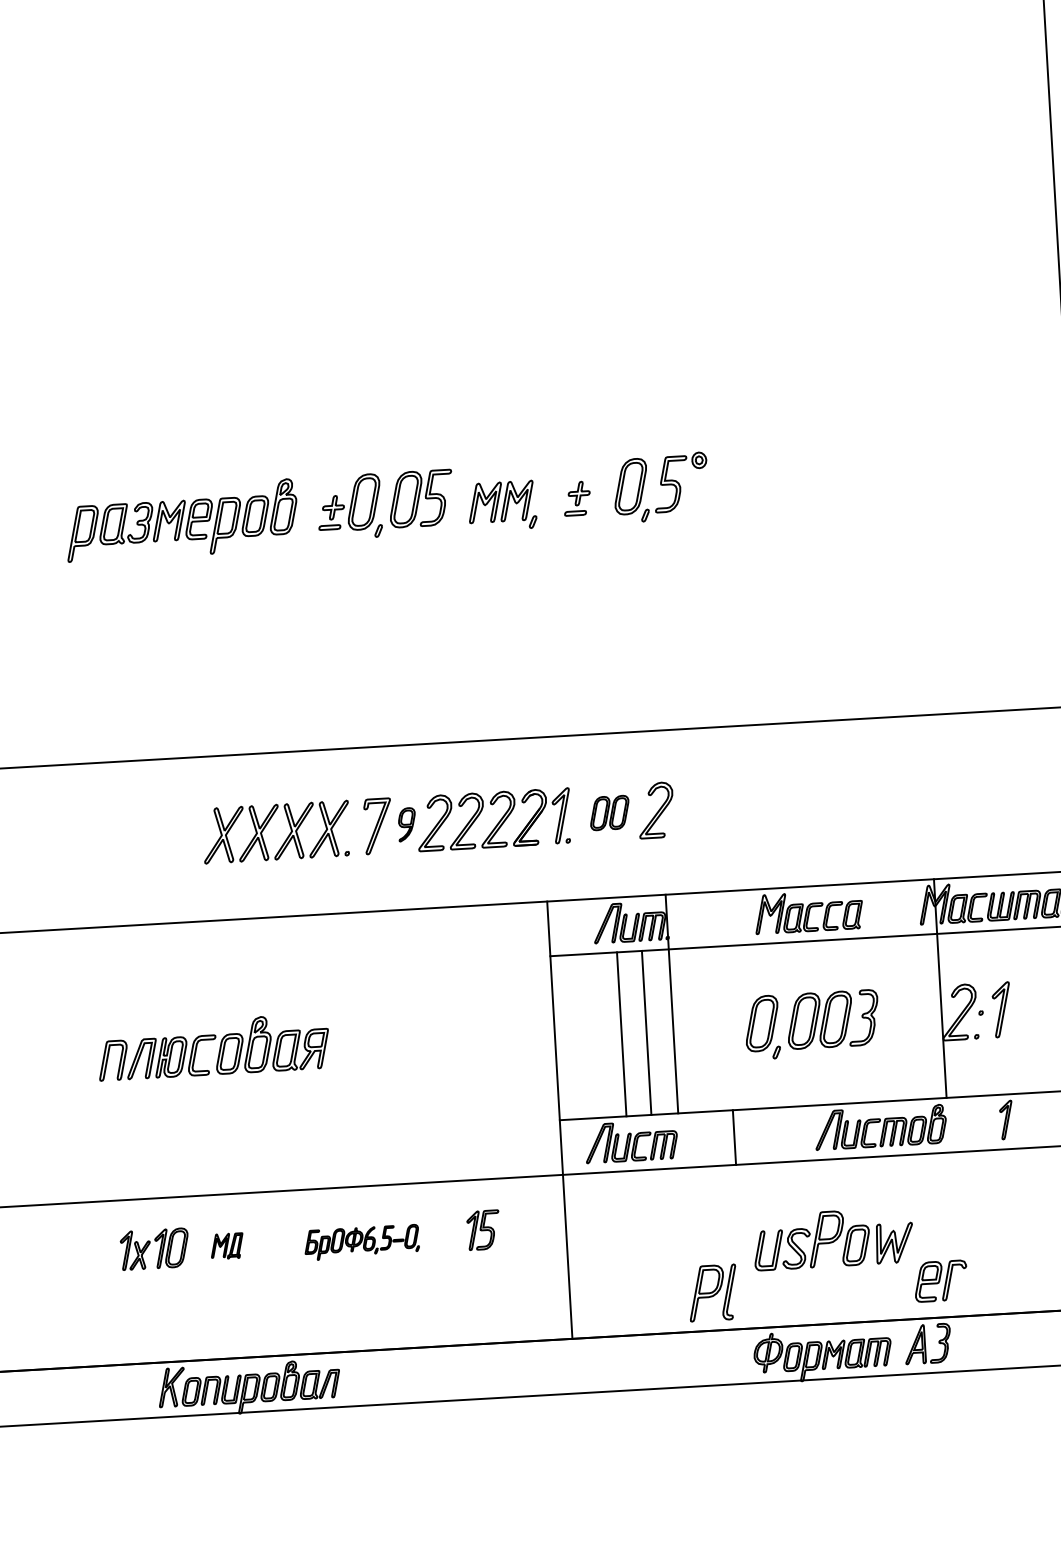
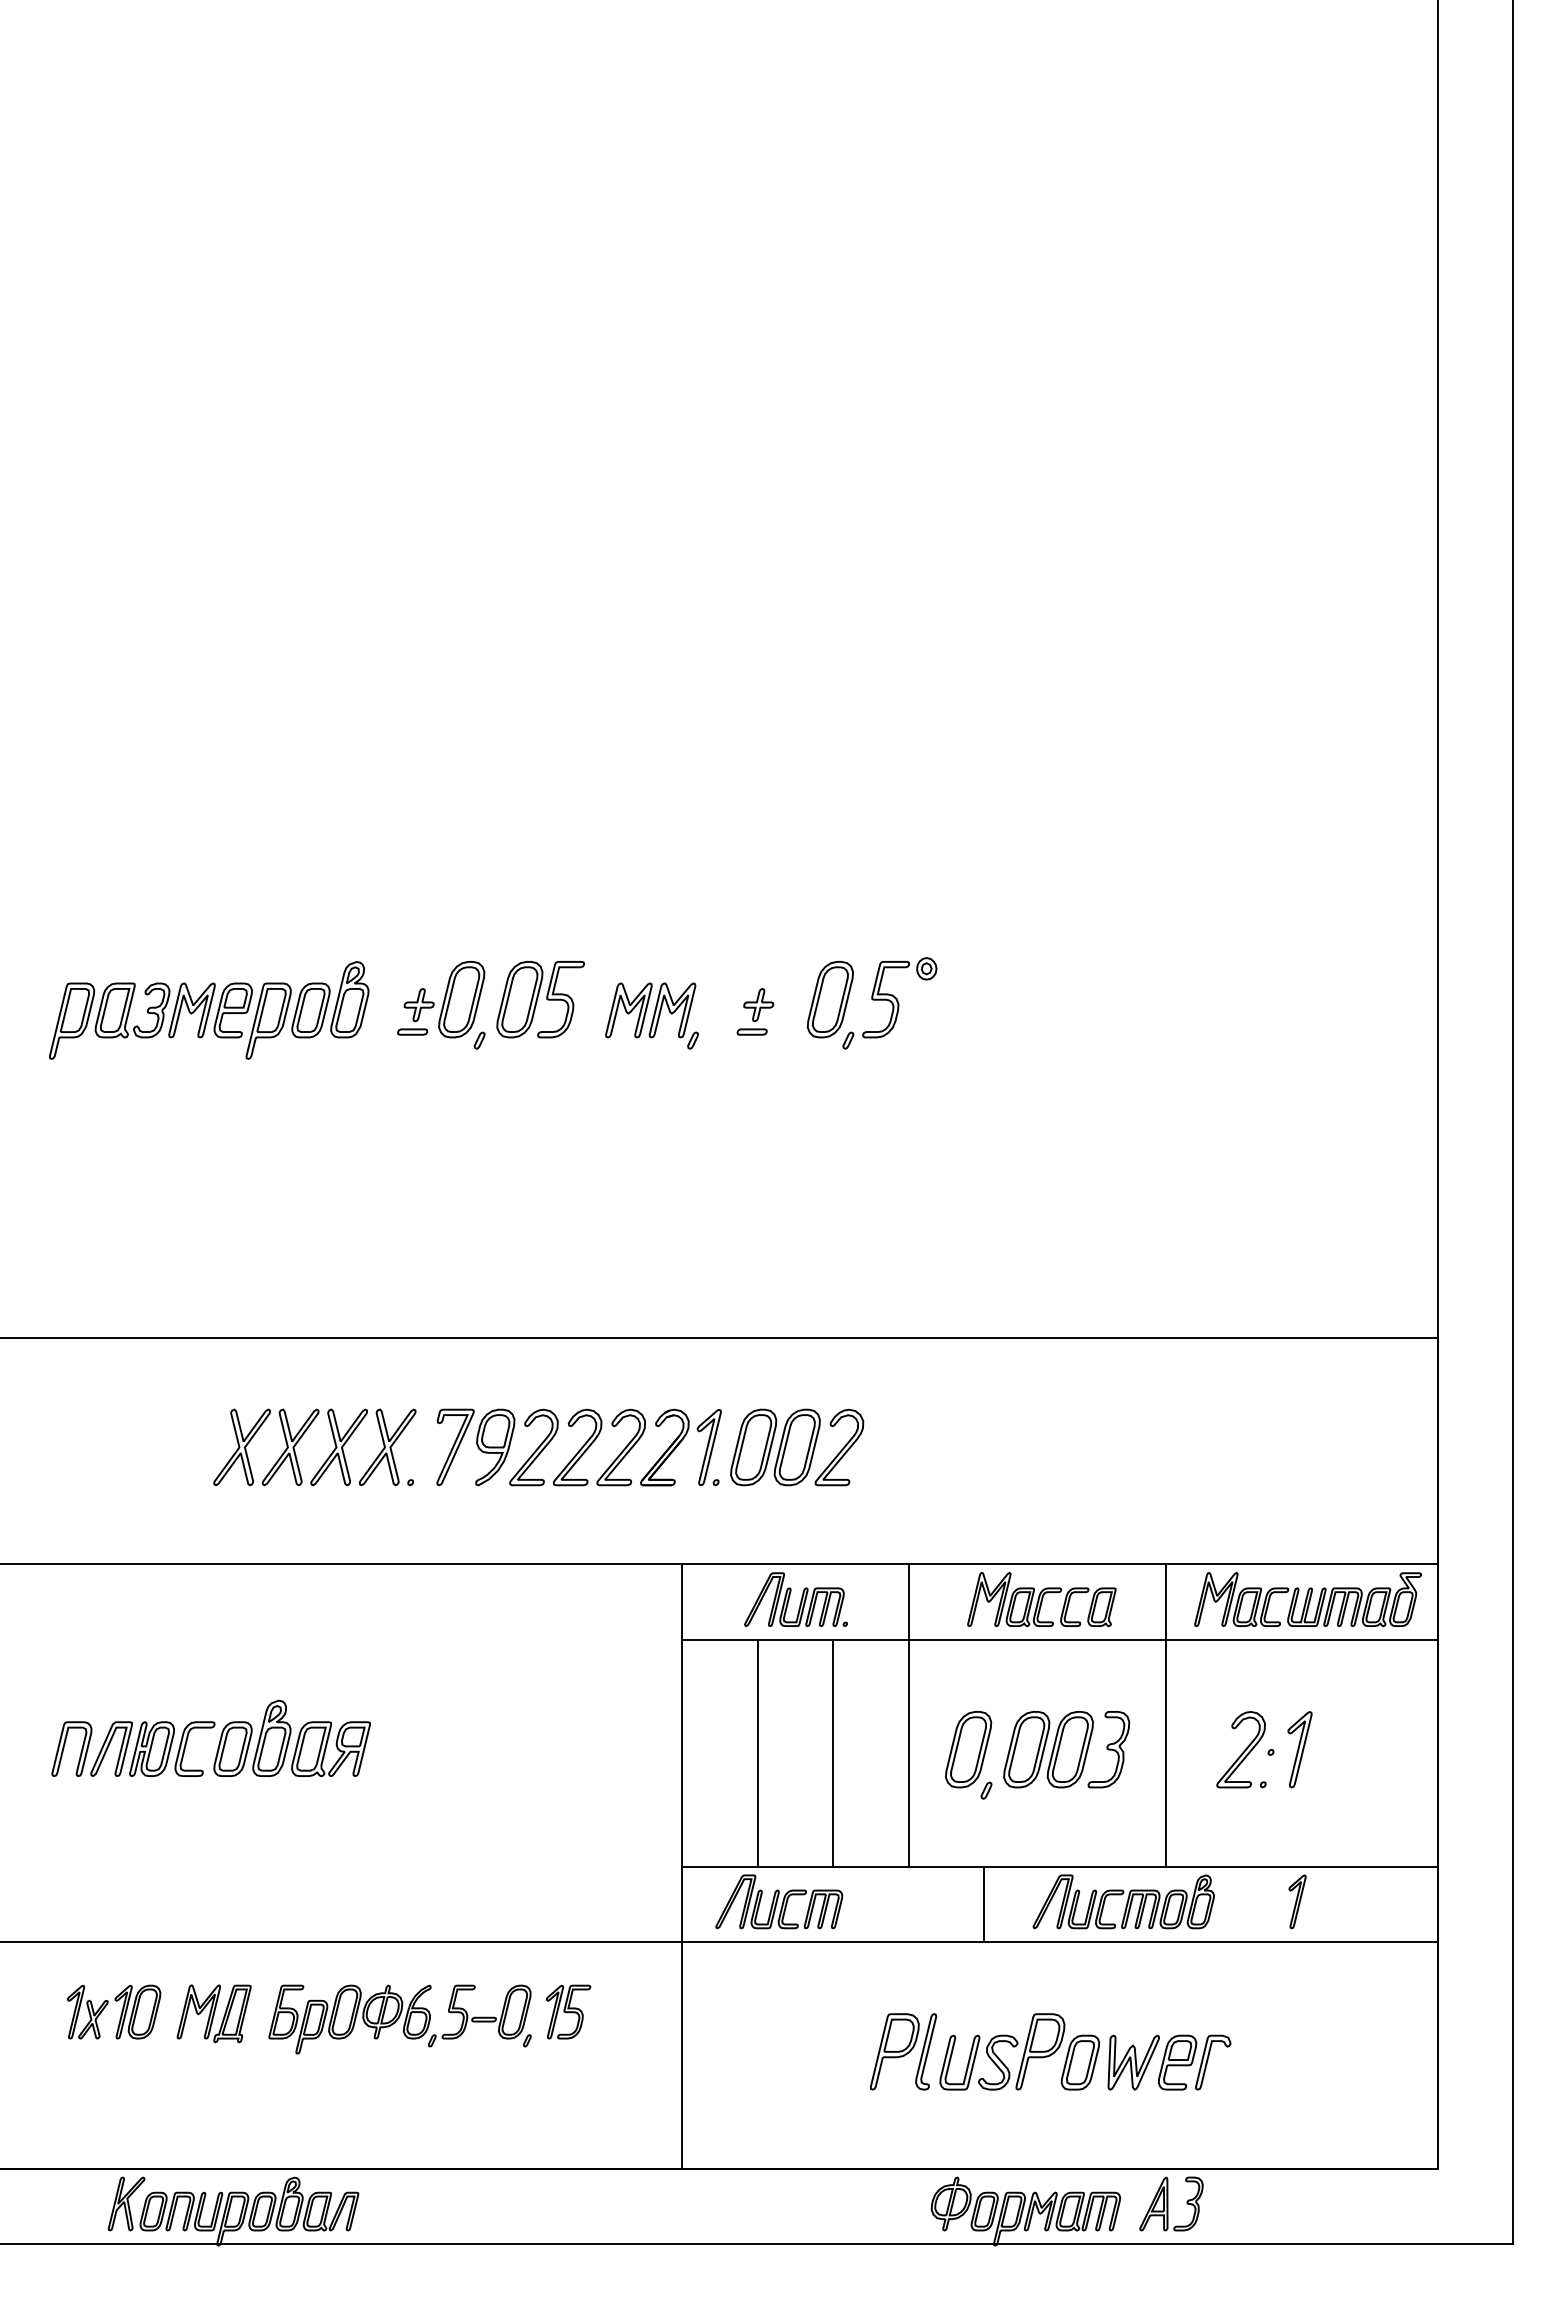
part: (609, 813) -> (775, 1447), size x1.67
part: (407, 824) -> (495, 1447), size x1.67
line: (940, 988) -> (1165, 1715), moved
line: (671, 1004) -> (908, 1715), moved
line: (646, 1032) -> (757, 1752), moved
line: (621, 1033) -> (833, 1752), moved
line: (734, 1137) -> (984, 1904), moved
part: (361, 1242) -> (399, 2019), size x1.67
part: (226, 1246) -> (213, 2013), size x1.67
part: (940, 1281) -> (1194, 2062), moved
part: (712, 1292) -> (903, 2051), moved

